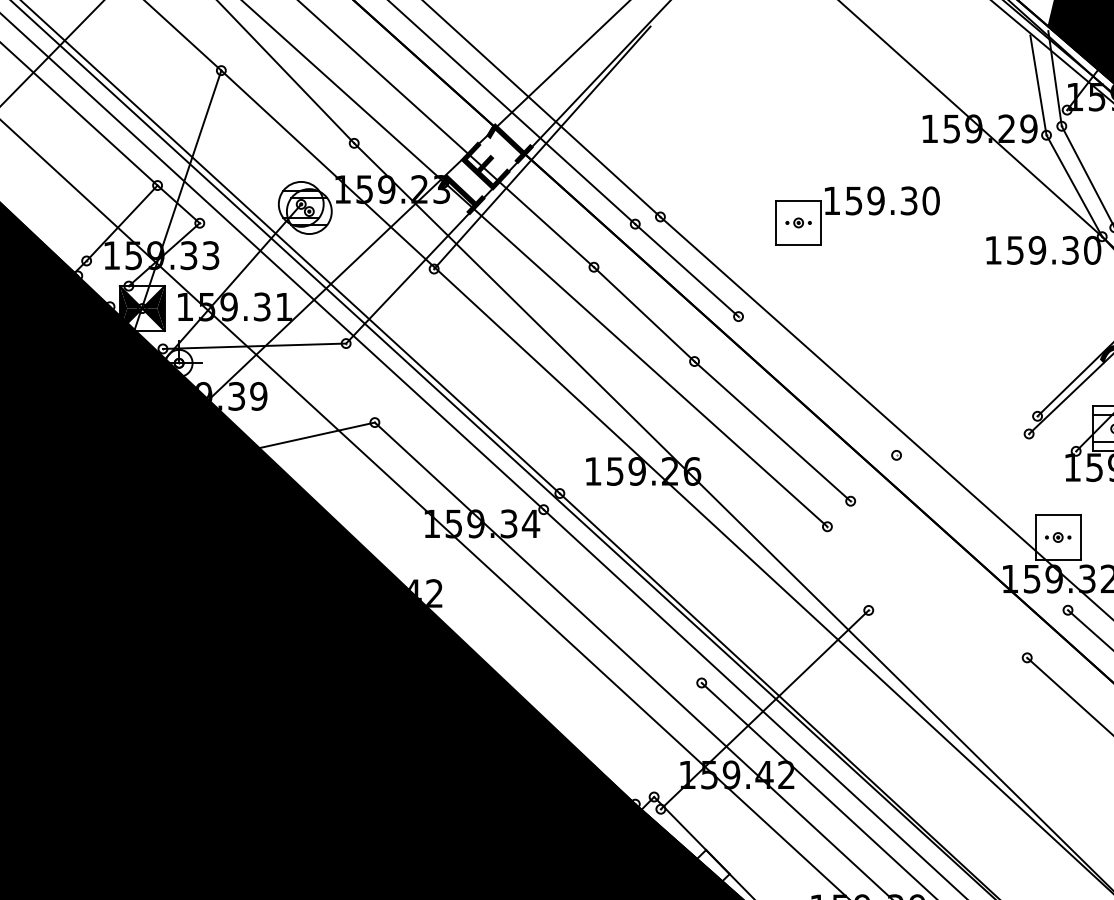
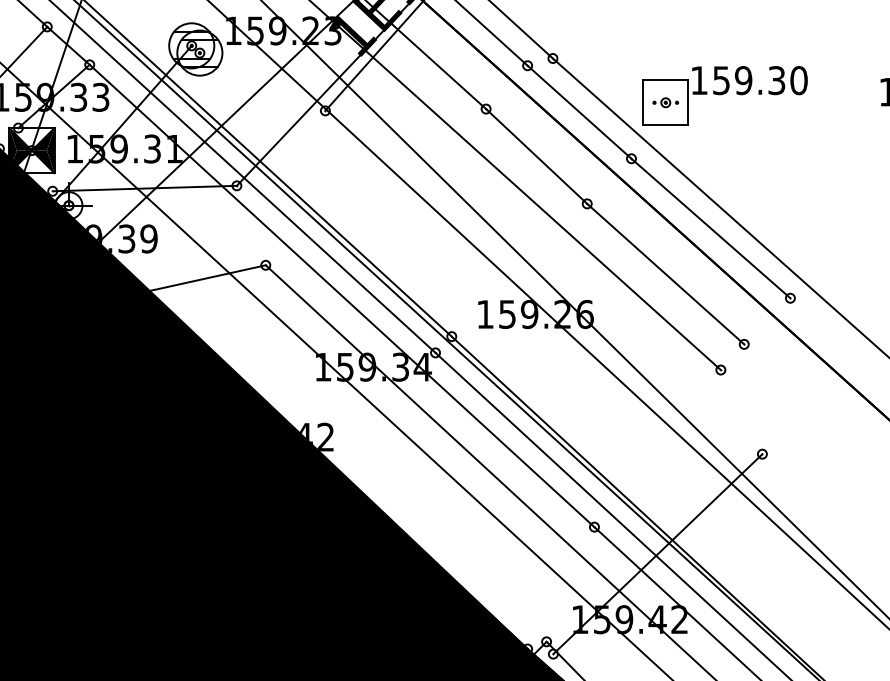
part: (857, 215) -> (724, 95), moved
line: (817, 385) -> (710, 228), added
line: (450, 452) -> (341, 295), added

